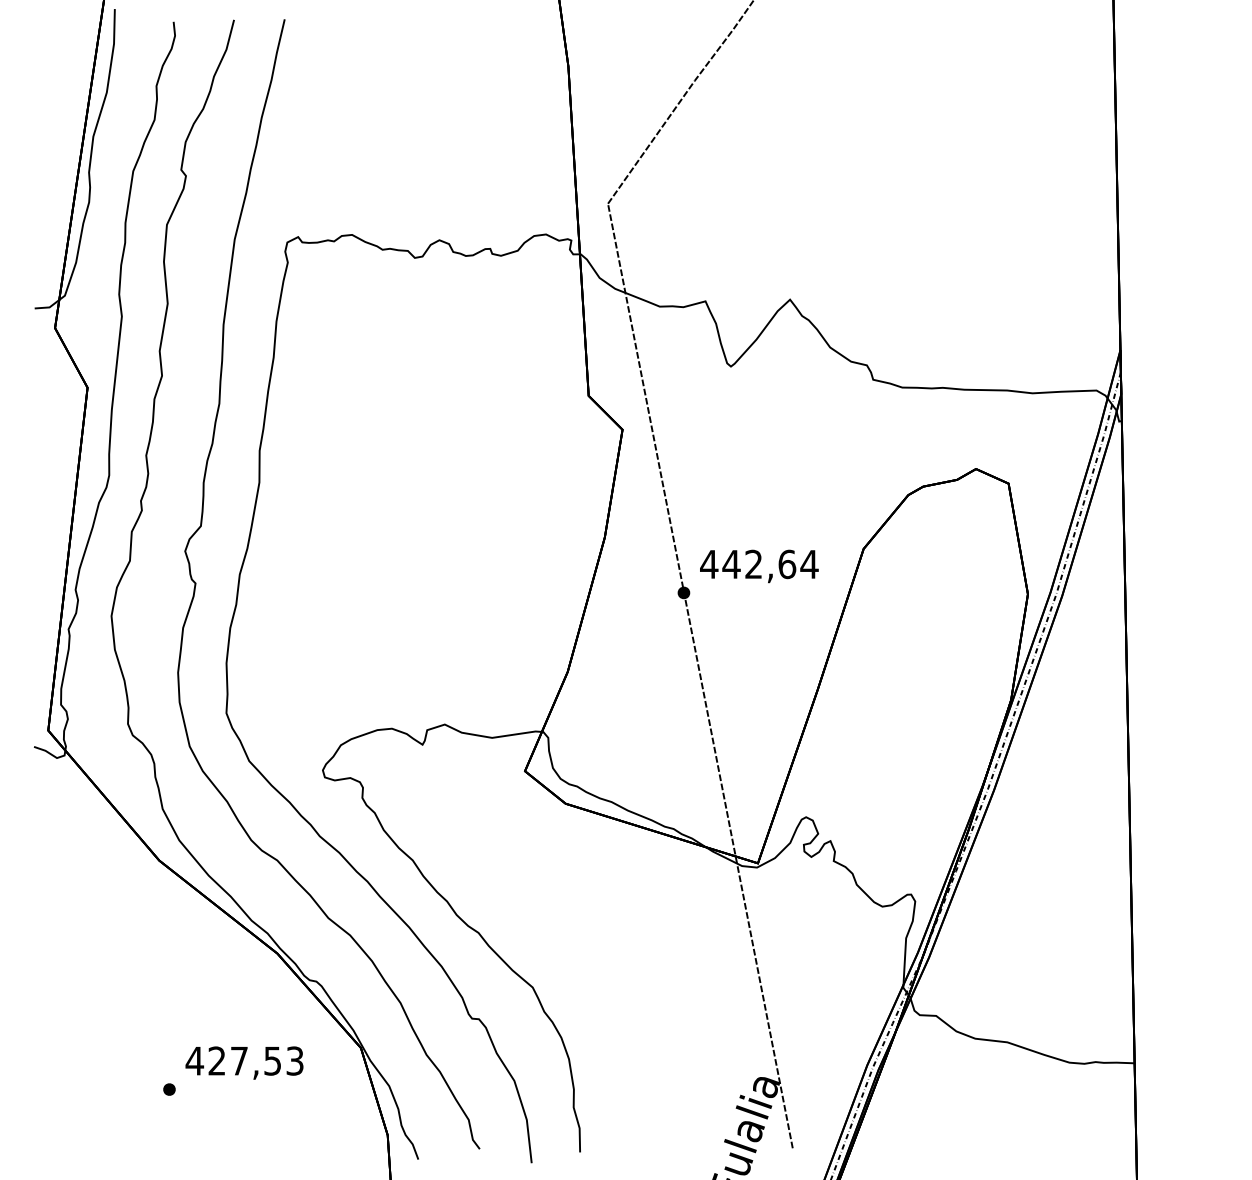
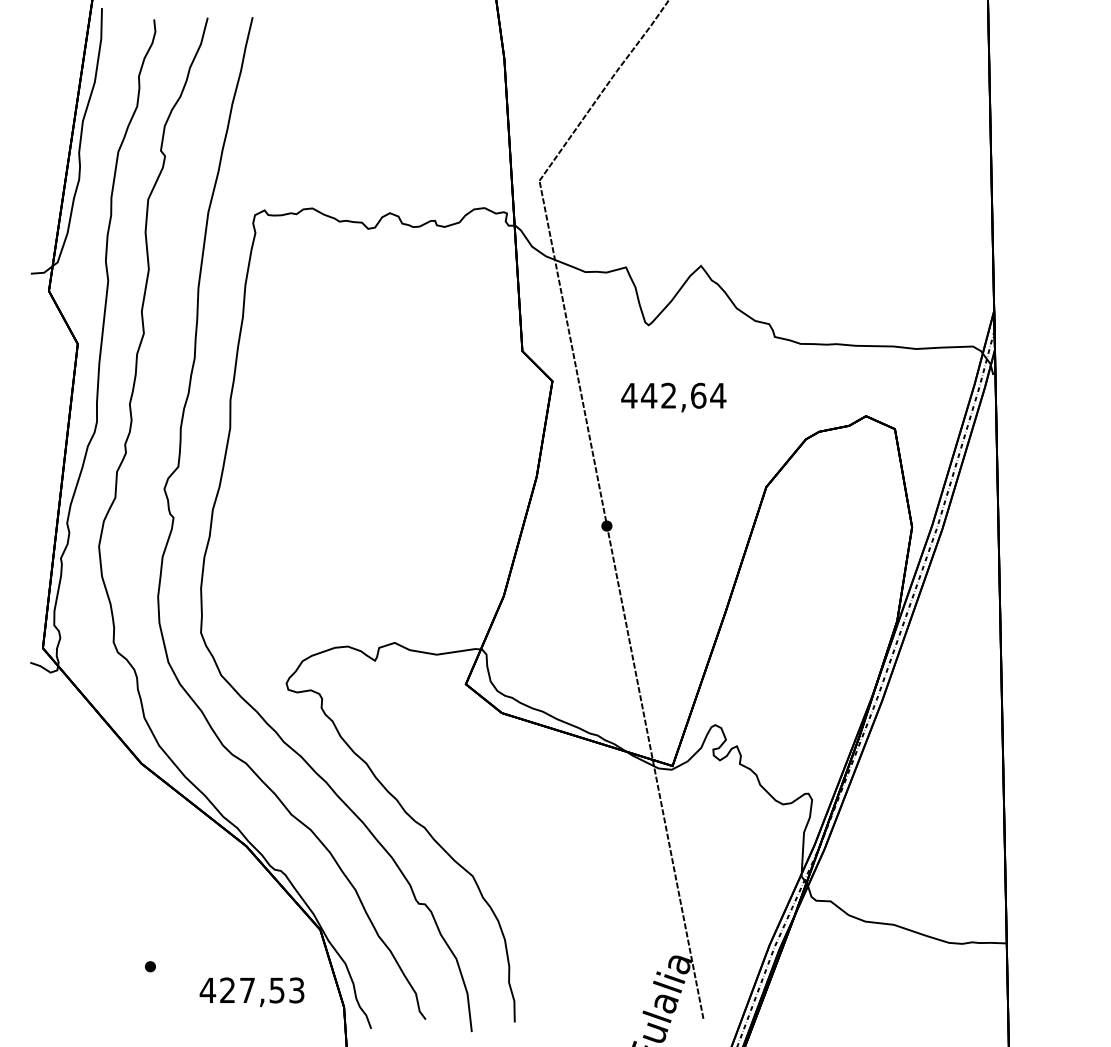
text: (758, 566) -> (673, 397), moved
text: (243, 1062) -> (251, 991), moved

